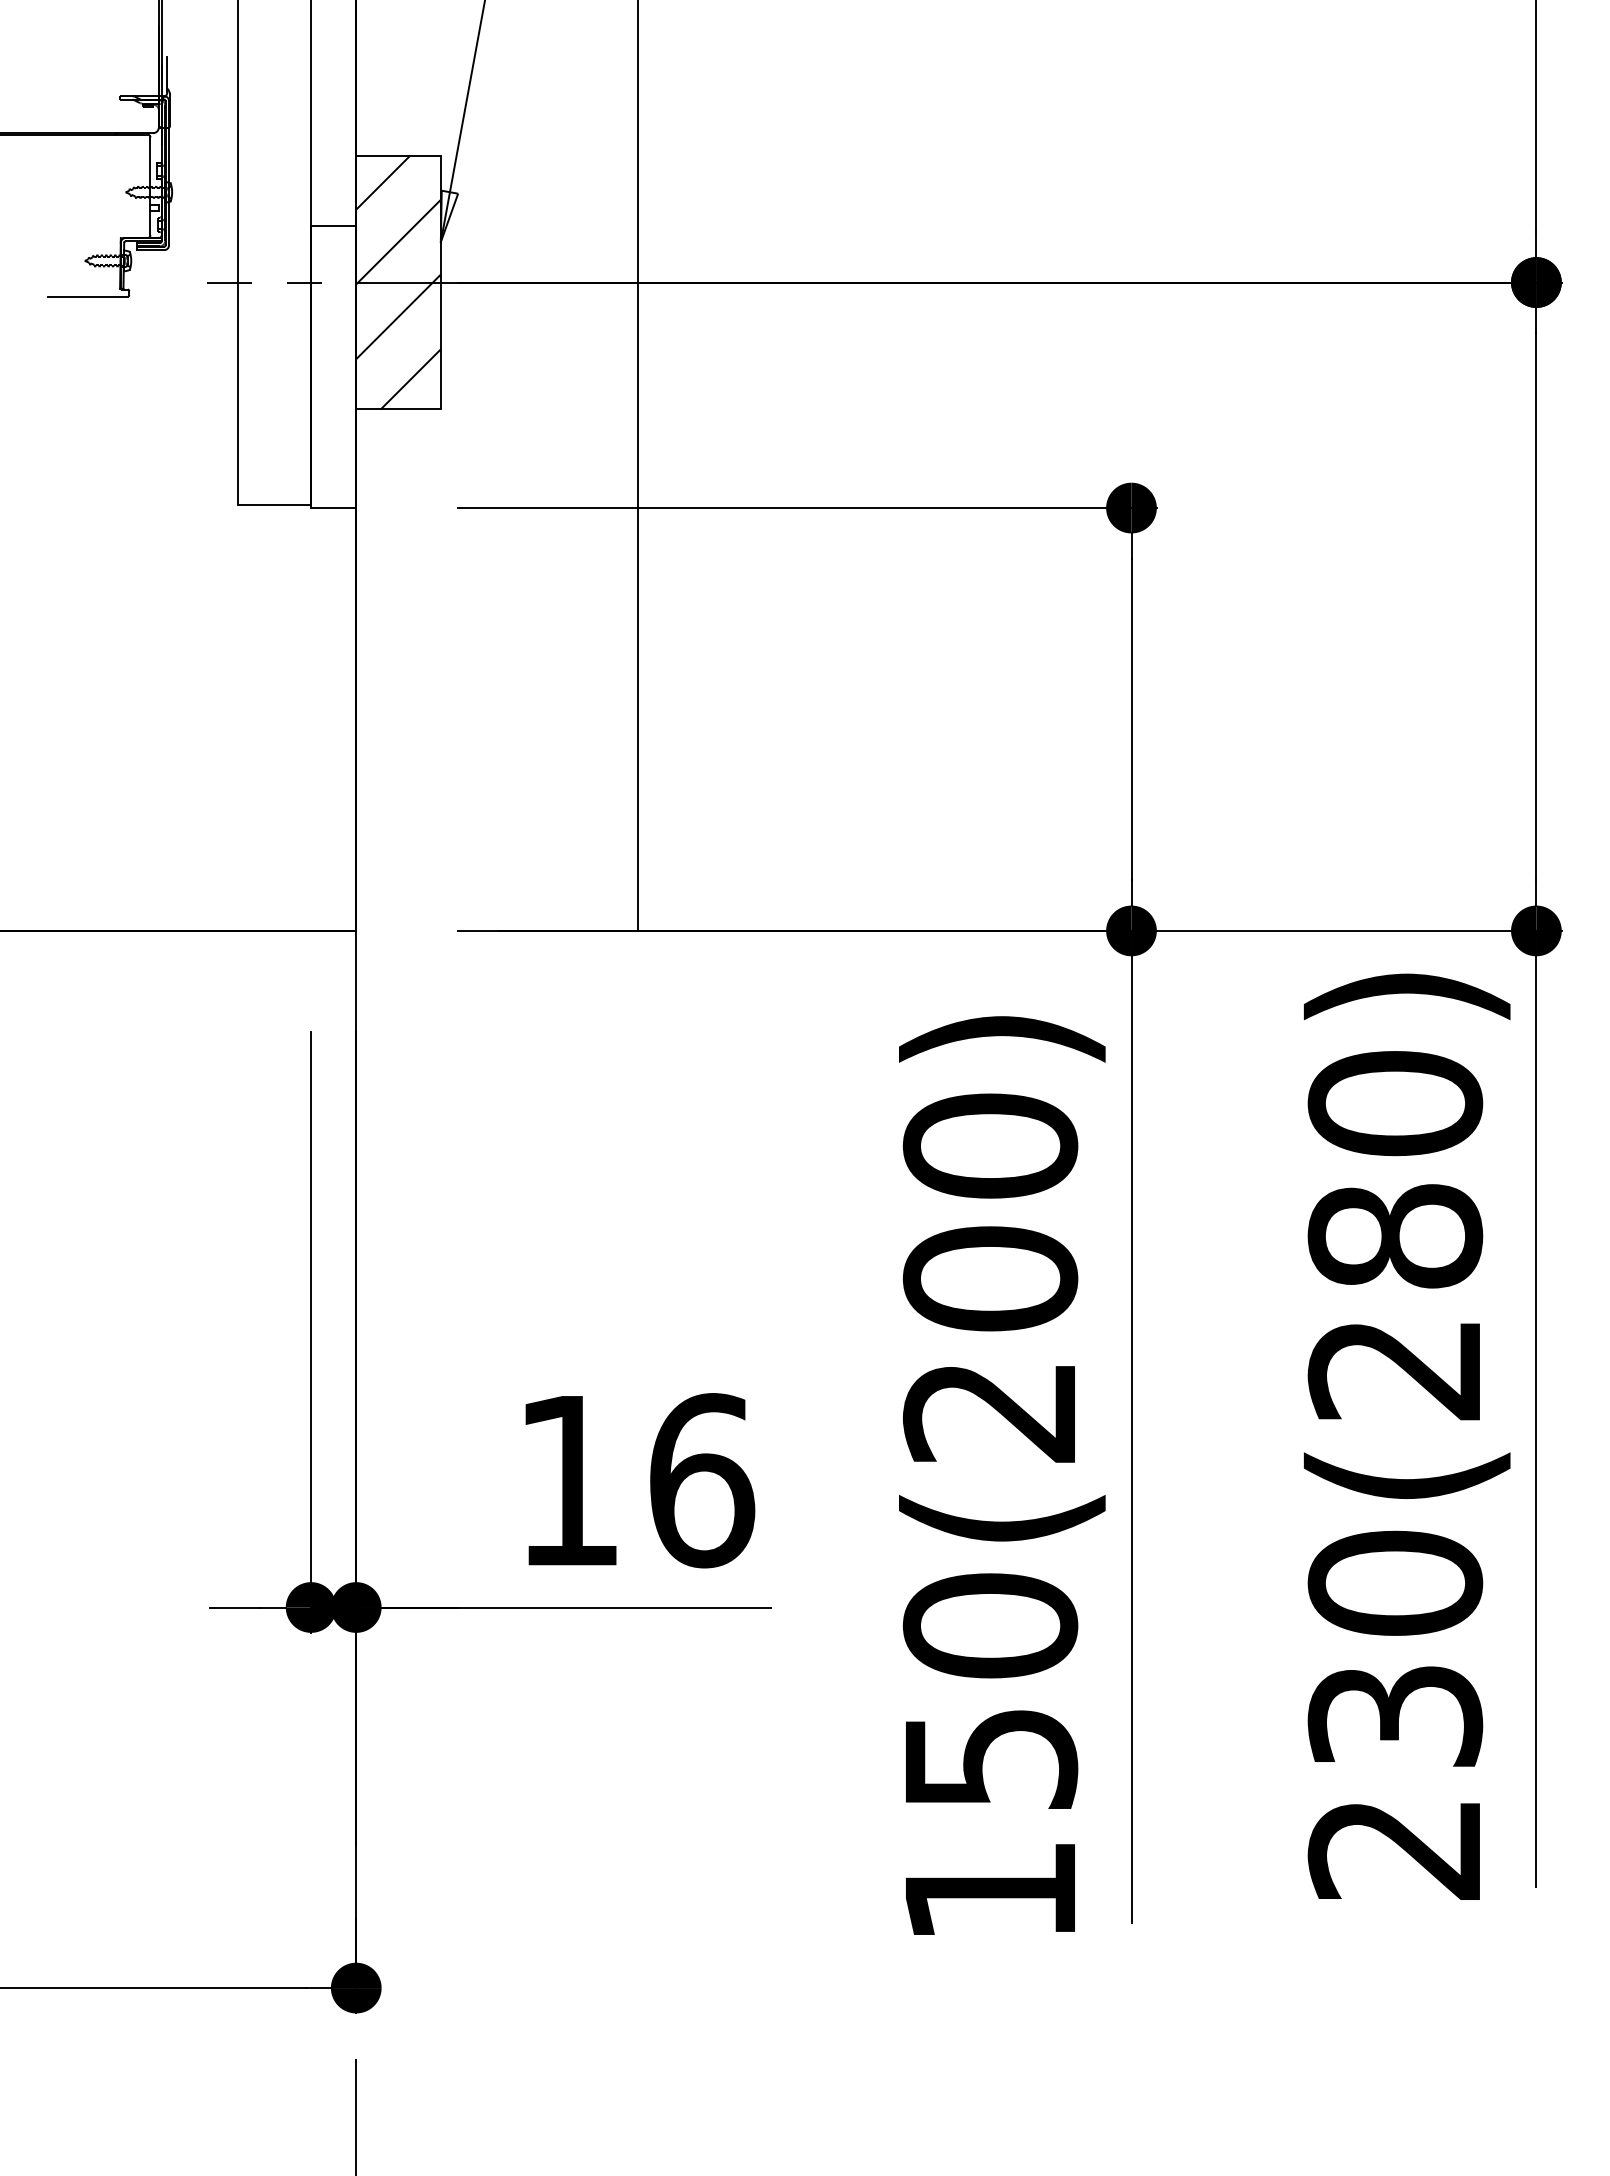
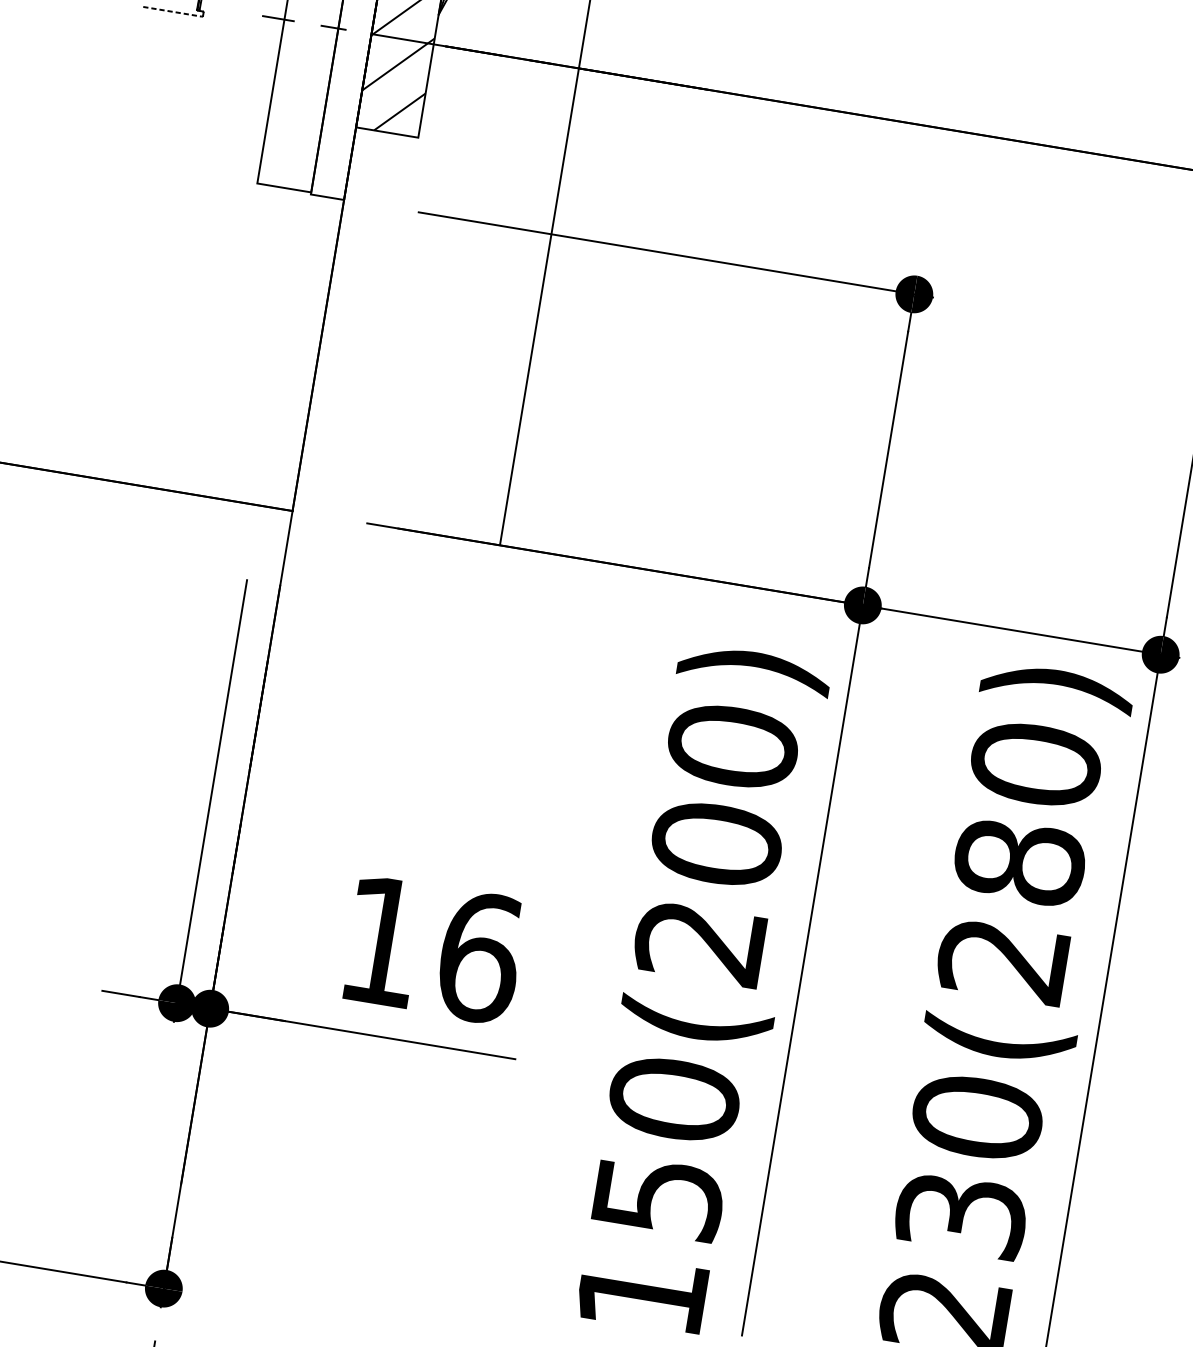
line: (88, 296) -> (172, 11), solid -> dashed

